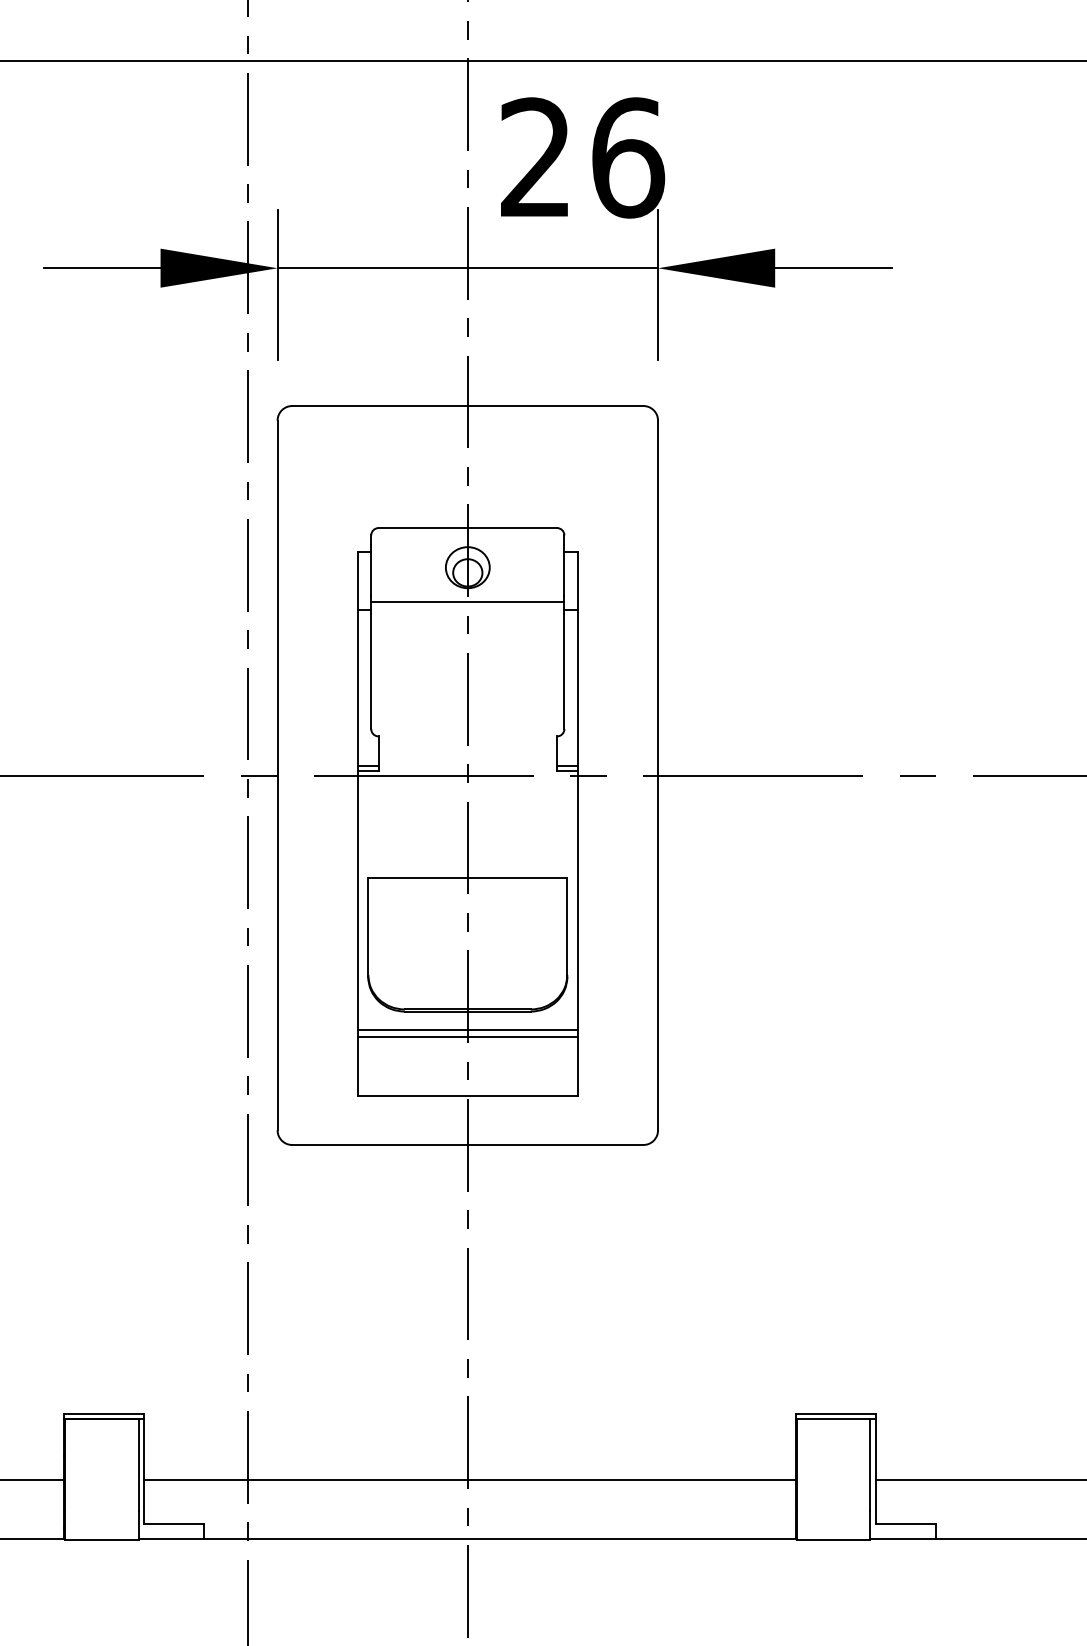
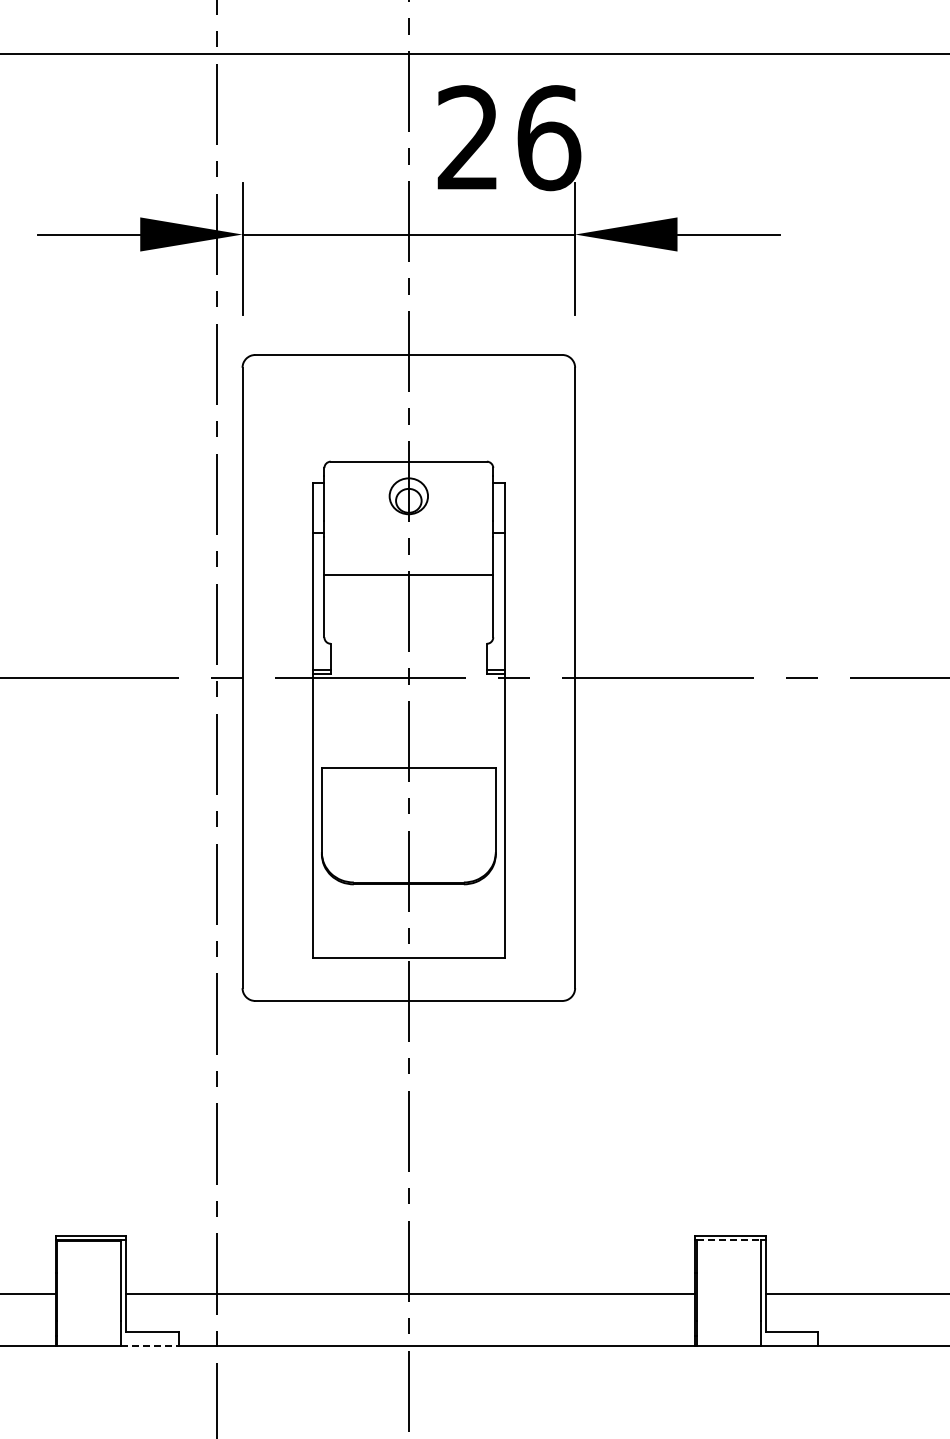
line: (467, 601) -> (408, 574), moved
line: (467, 1030) -> (408, 900), removed
line: (467, 1036) -> (408, 906), removed
line: (833, 1418) -> (728, 1240), solid -> dashed
line: (171, 1539) -> (149, 1345), solid -> dashed

